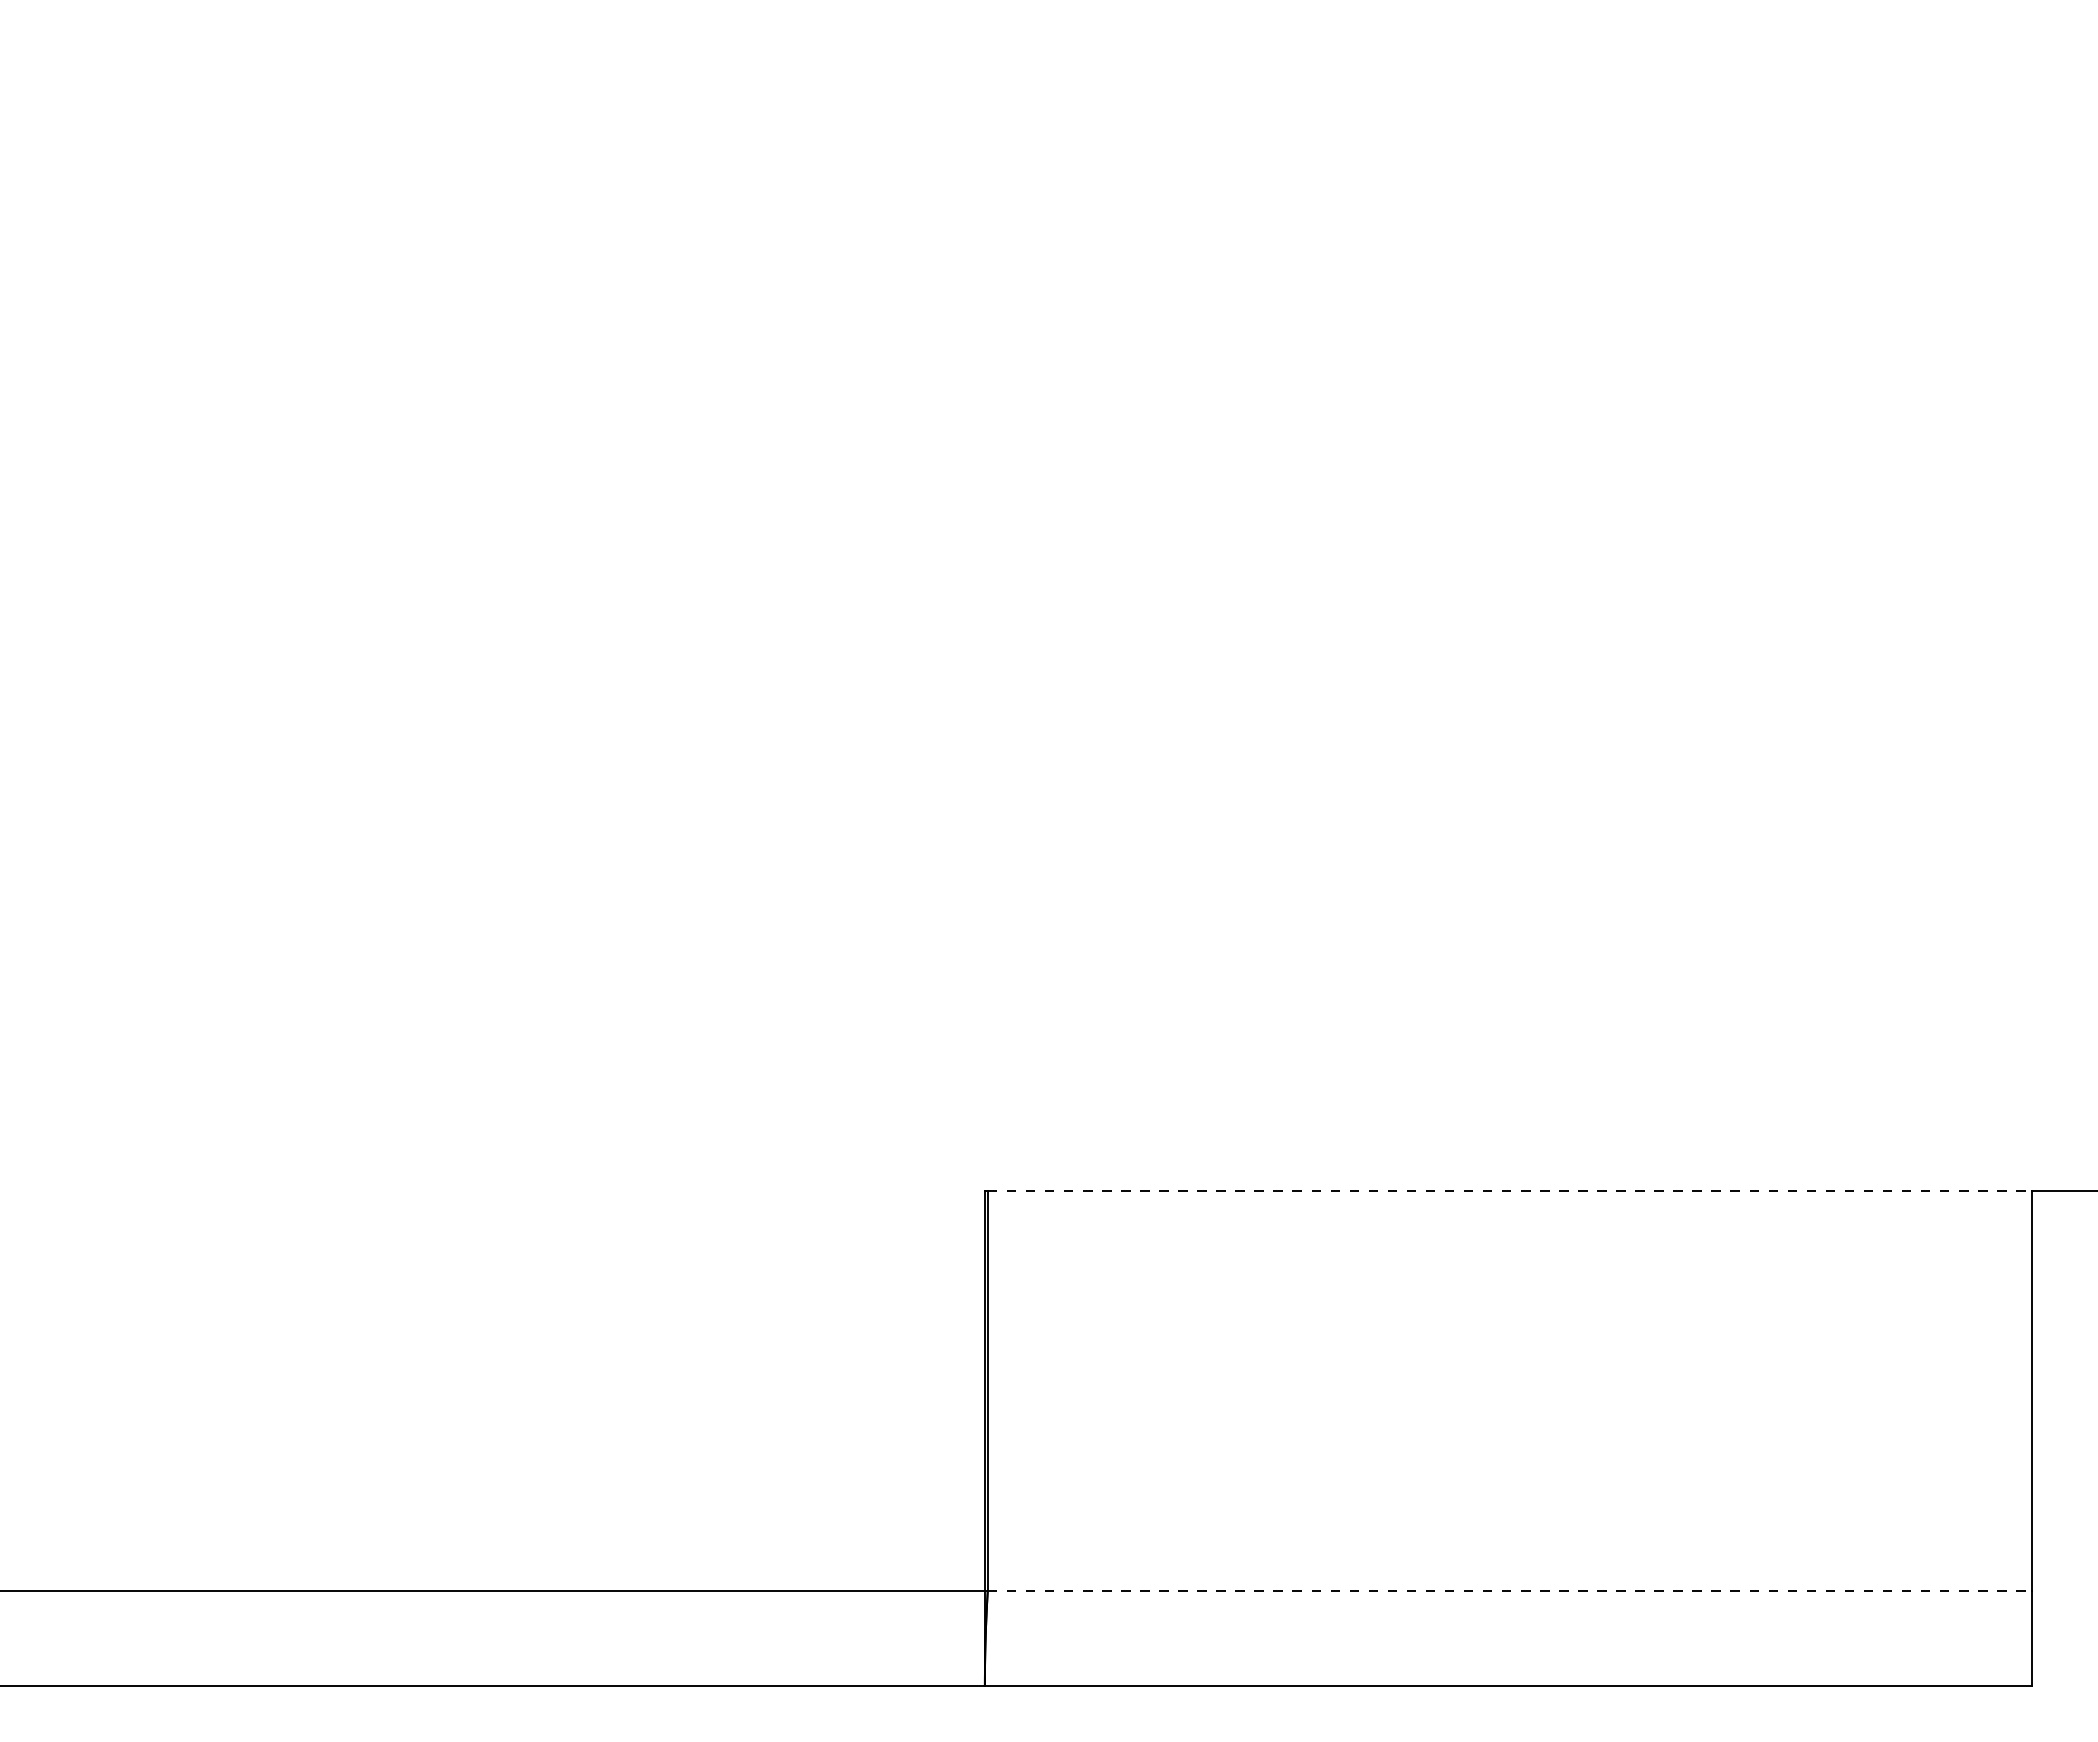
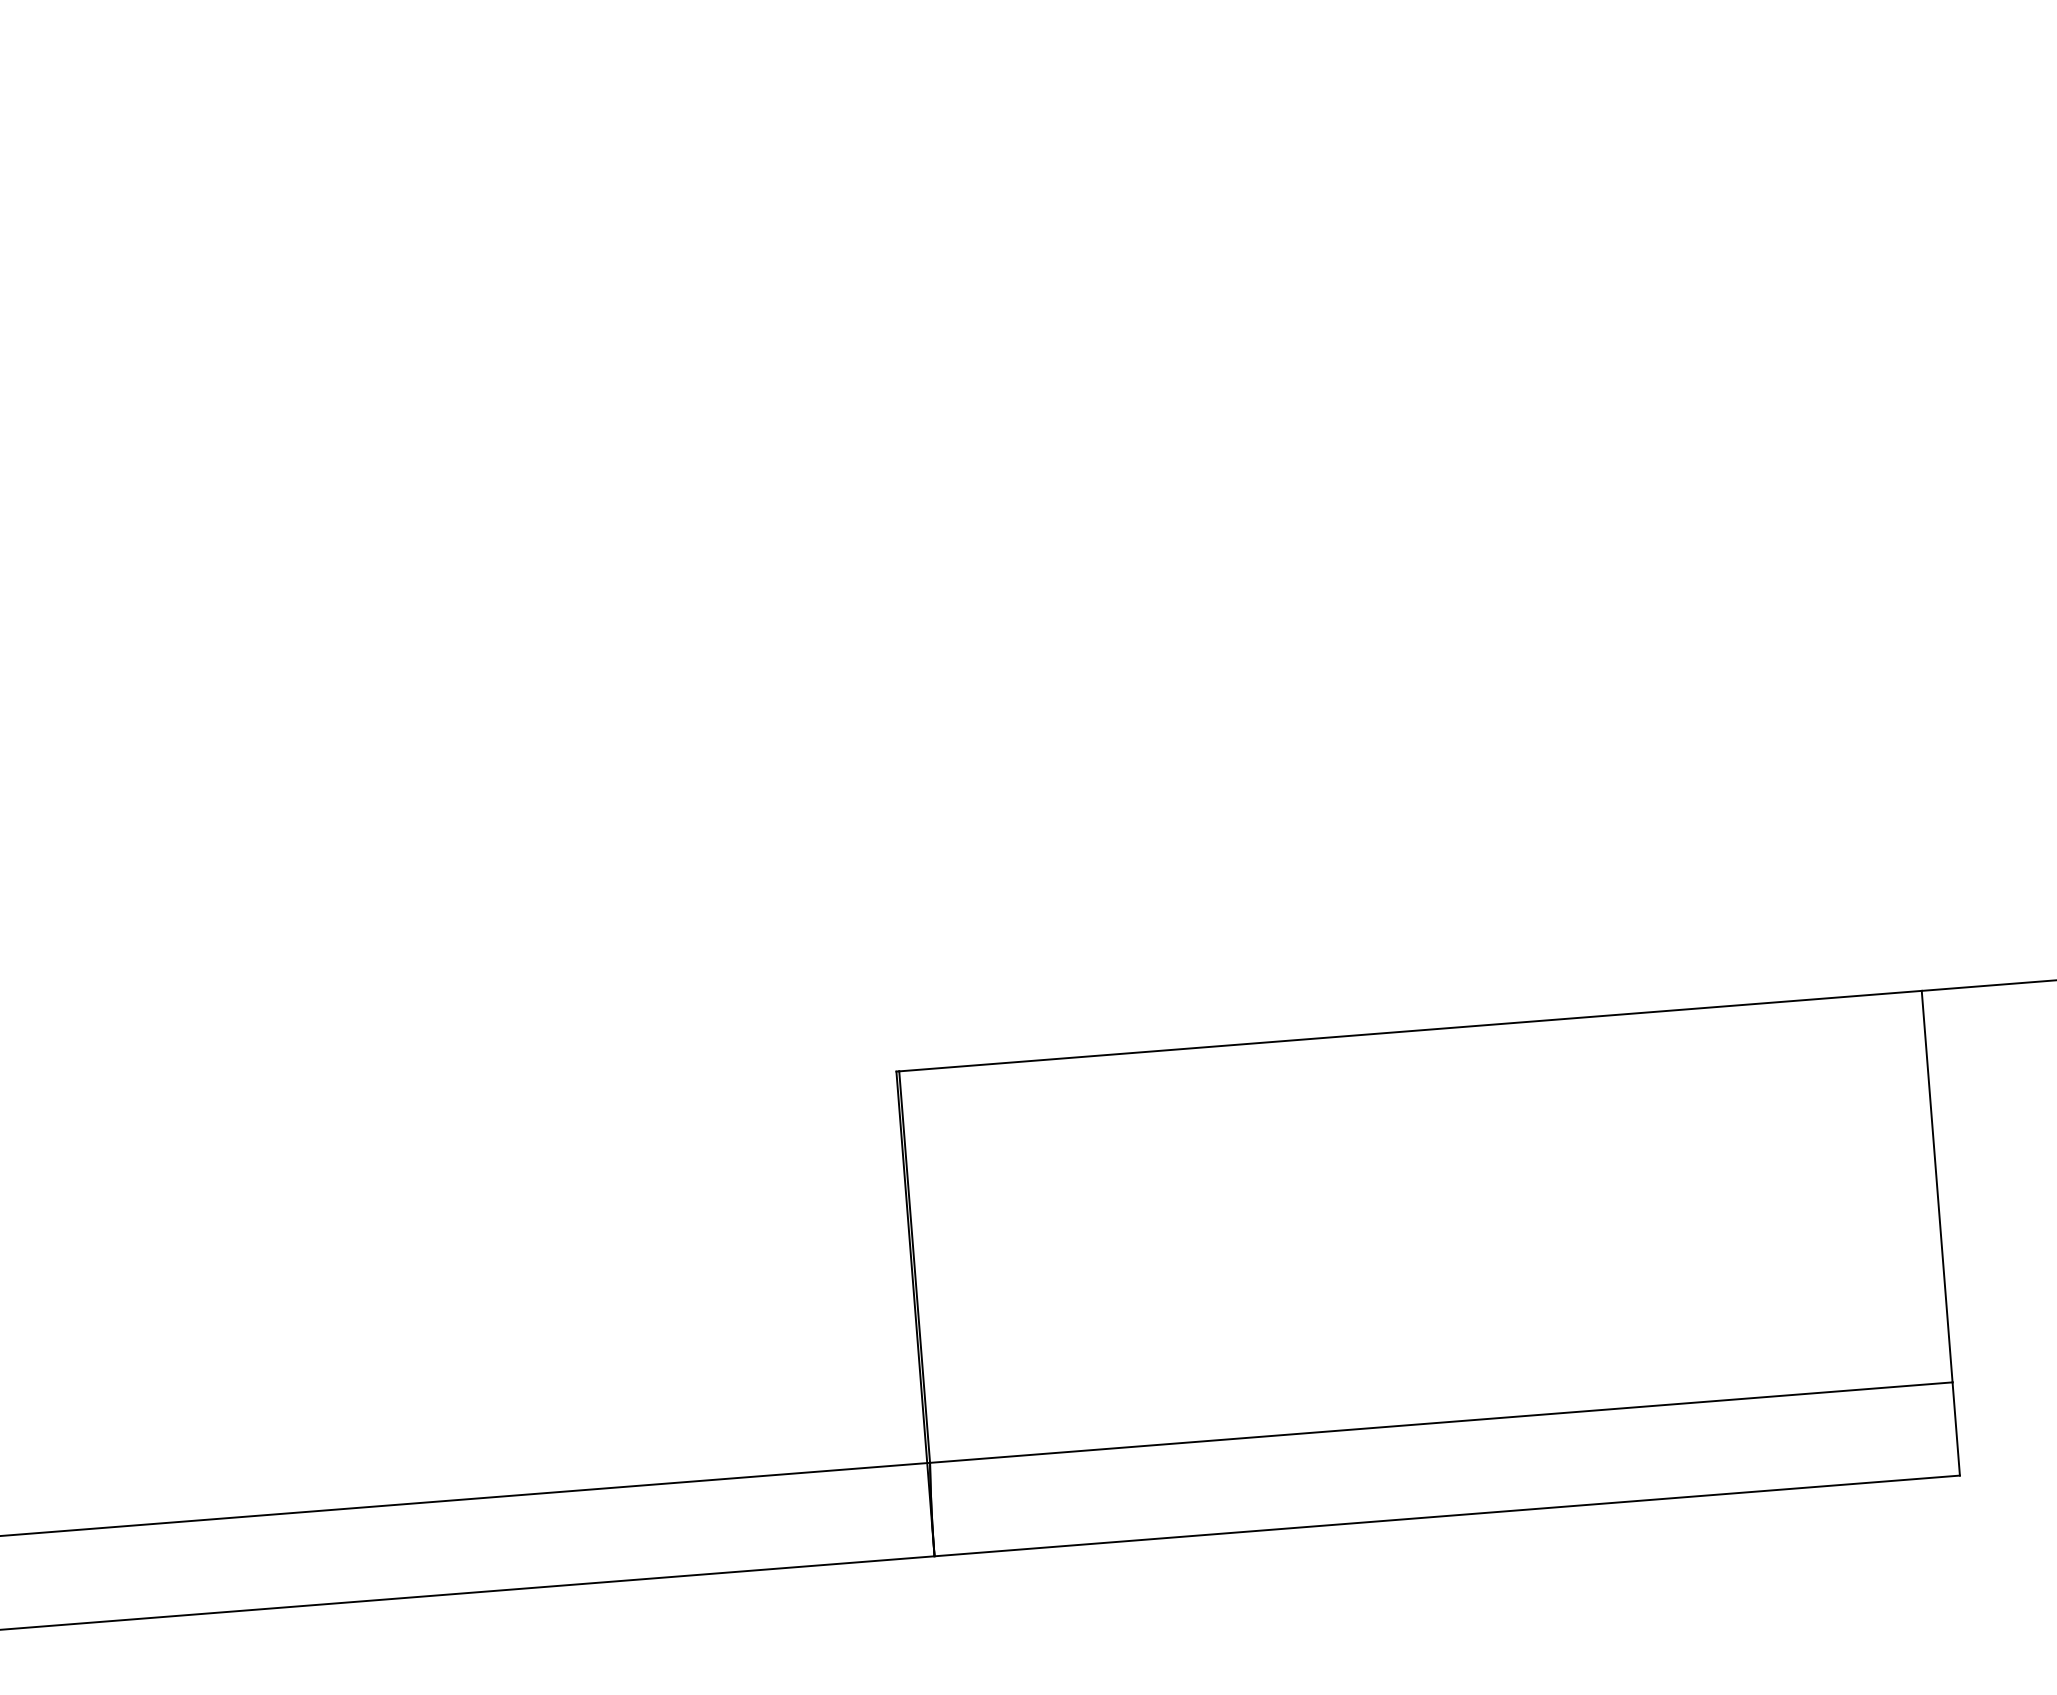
line: (1510, 1191) -> (1410, 1031), dashed -> solid
line: (1510, 1591) -> (1441, 1422), dashed -> solid

